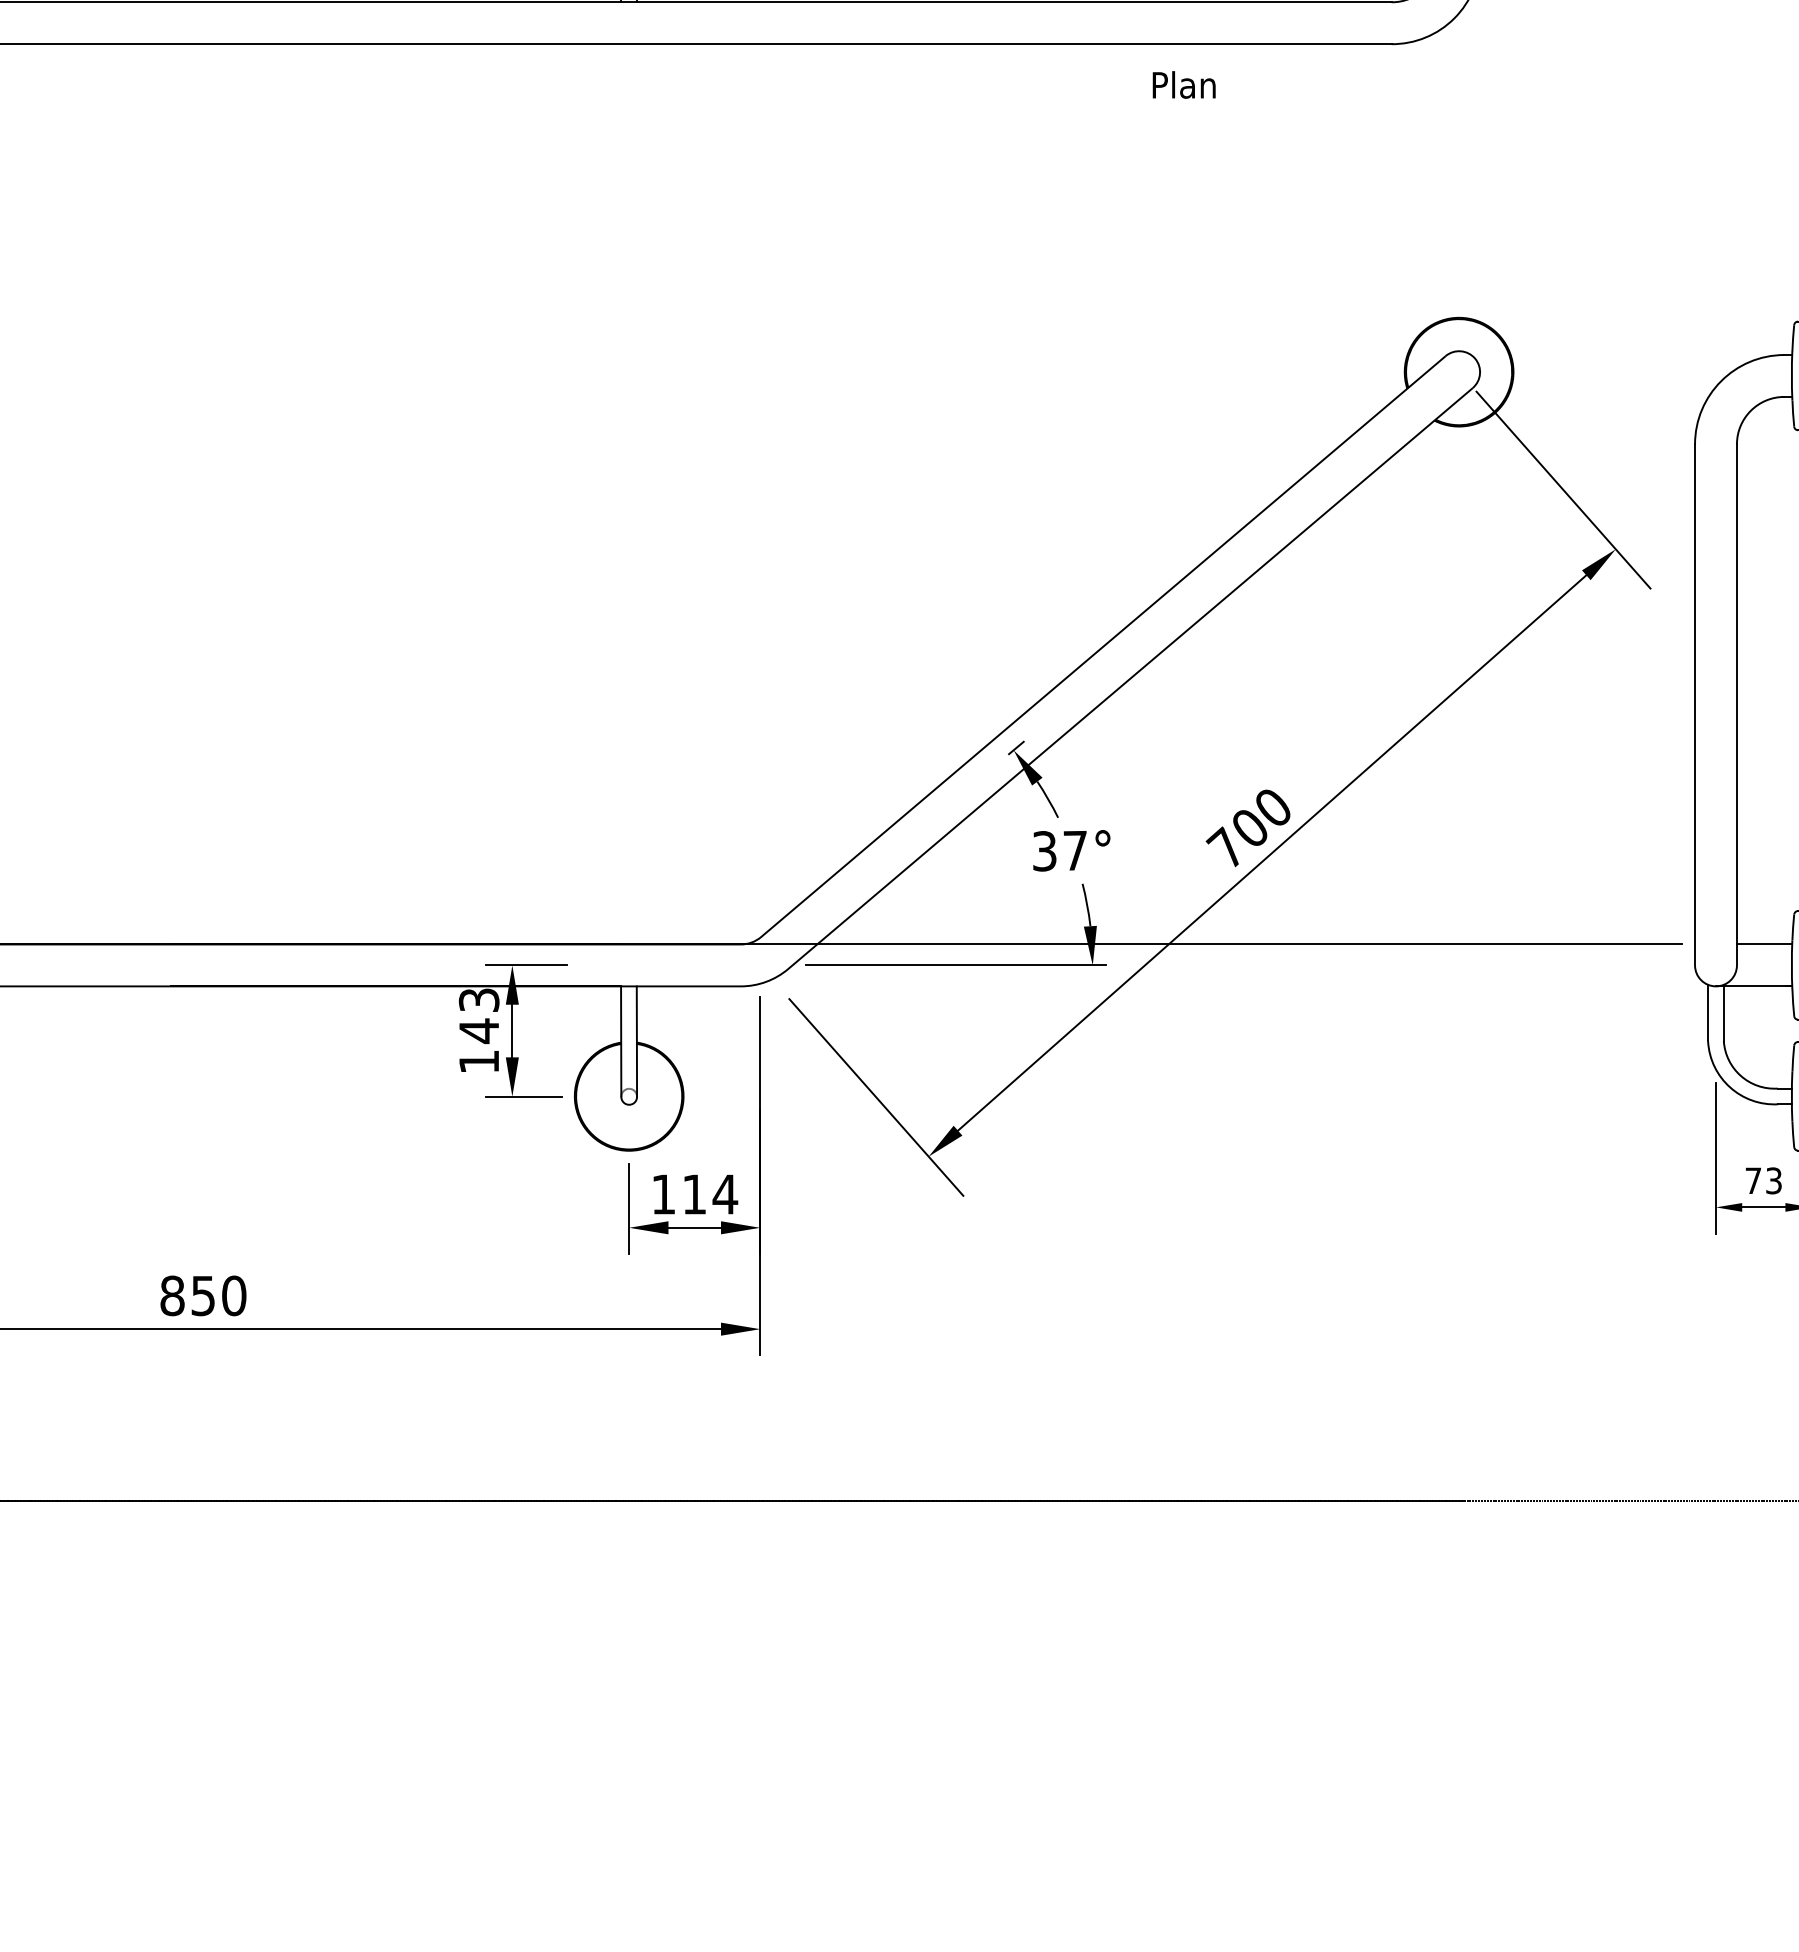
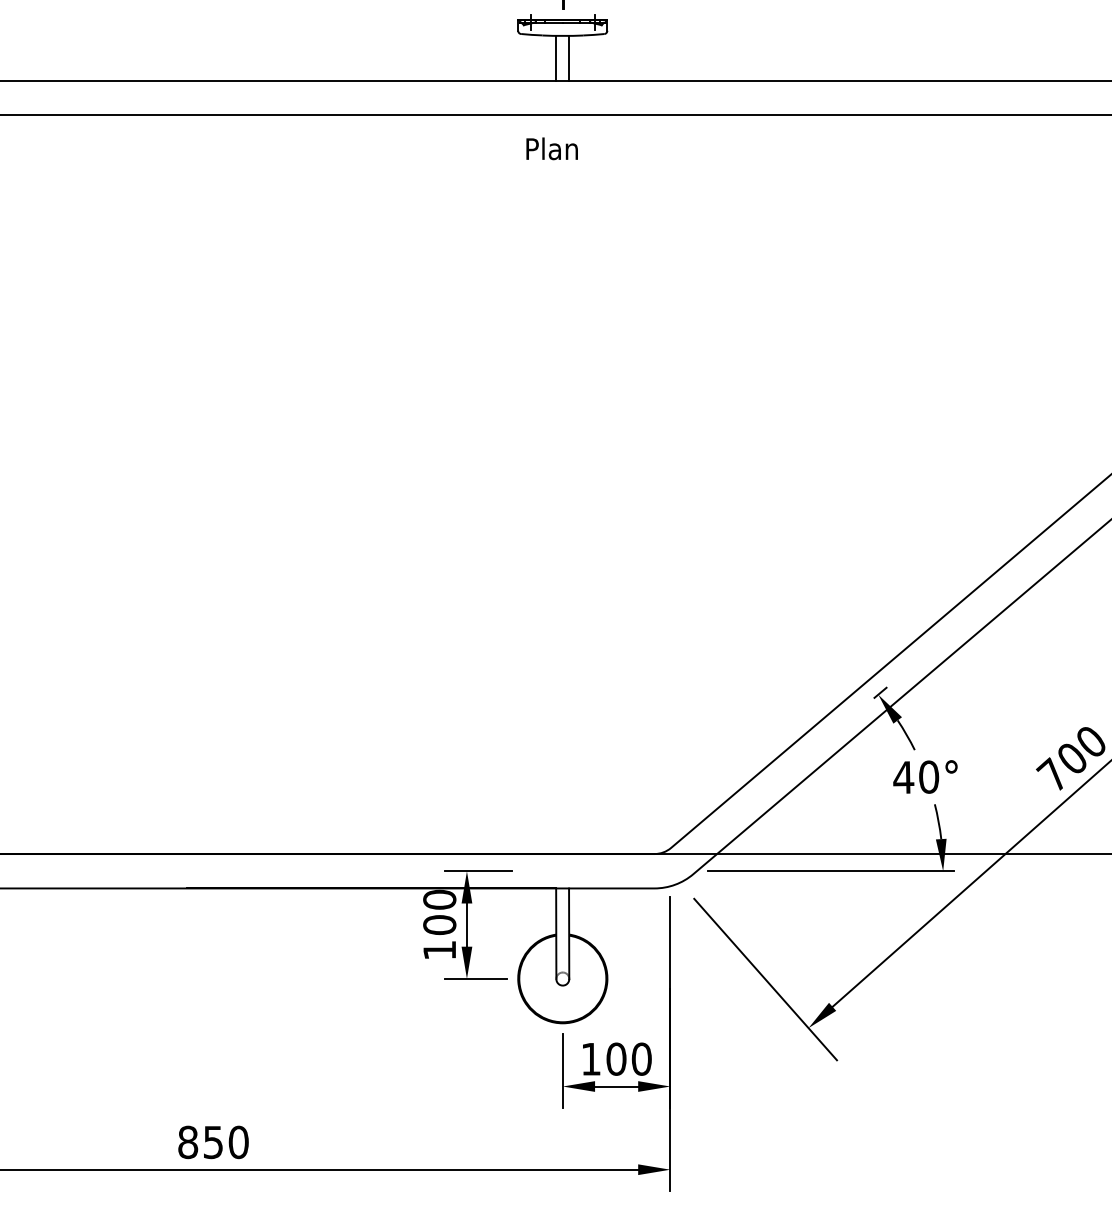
text: (1183, 84) -> (551, 148), moved
text: (1059, 850) -> (915, 776), 37° -> 40°
text: (478, 1016) -> (439, 913), 143 -> 100
text: (710, 1194) -> (629, 1059), 114 -> 100

